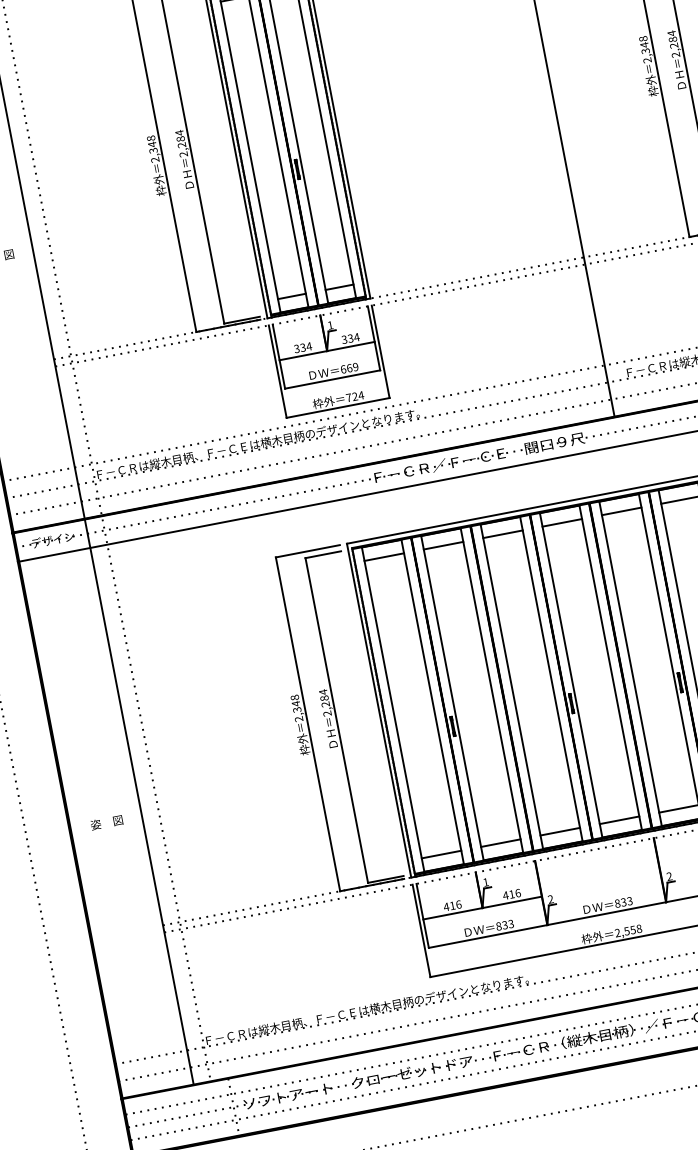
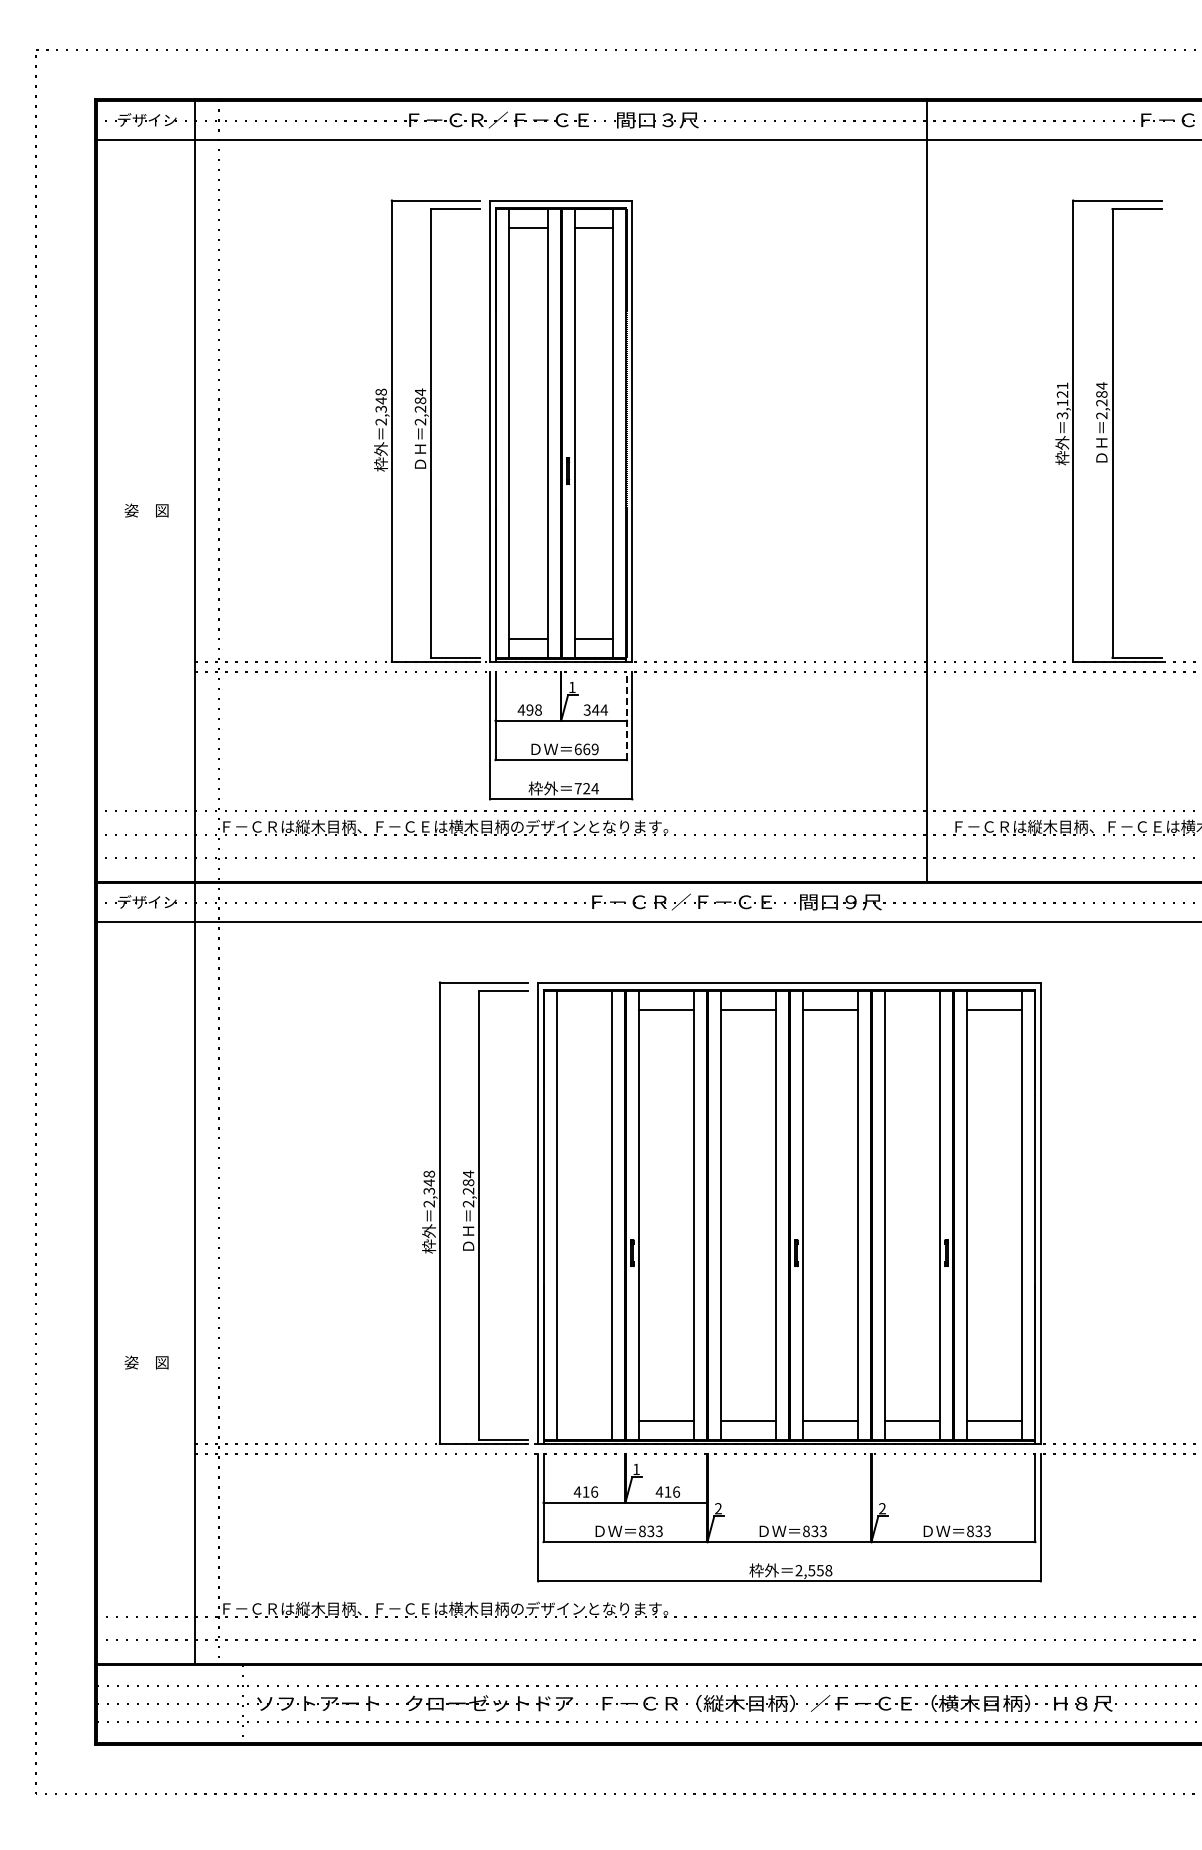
text: (645, 49) -> (1062, 400), 2,348 -> 3,121
text: (350, 338) -> (595, 709), 334 -> 344
line: (373, 338) -> (626, 715), solid -> dashed
text: (302, 347) -> (529, 709), 334 -> 498
line: (621, 511) -> (912, 1009), removed
line: (384, 556) -> (584, 1009), removed
text: (106, 822) -> (146, 1362), moved
line: (441, 854) -> (584, 1420), removed

